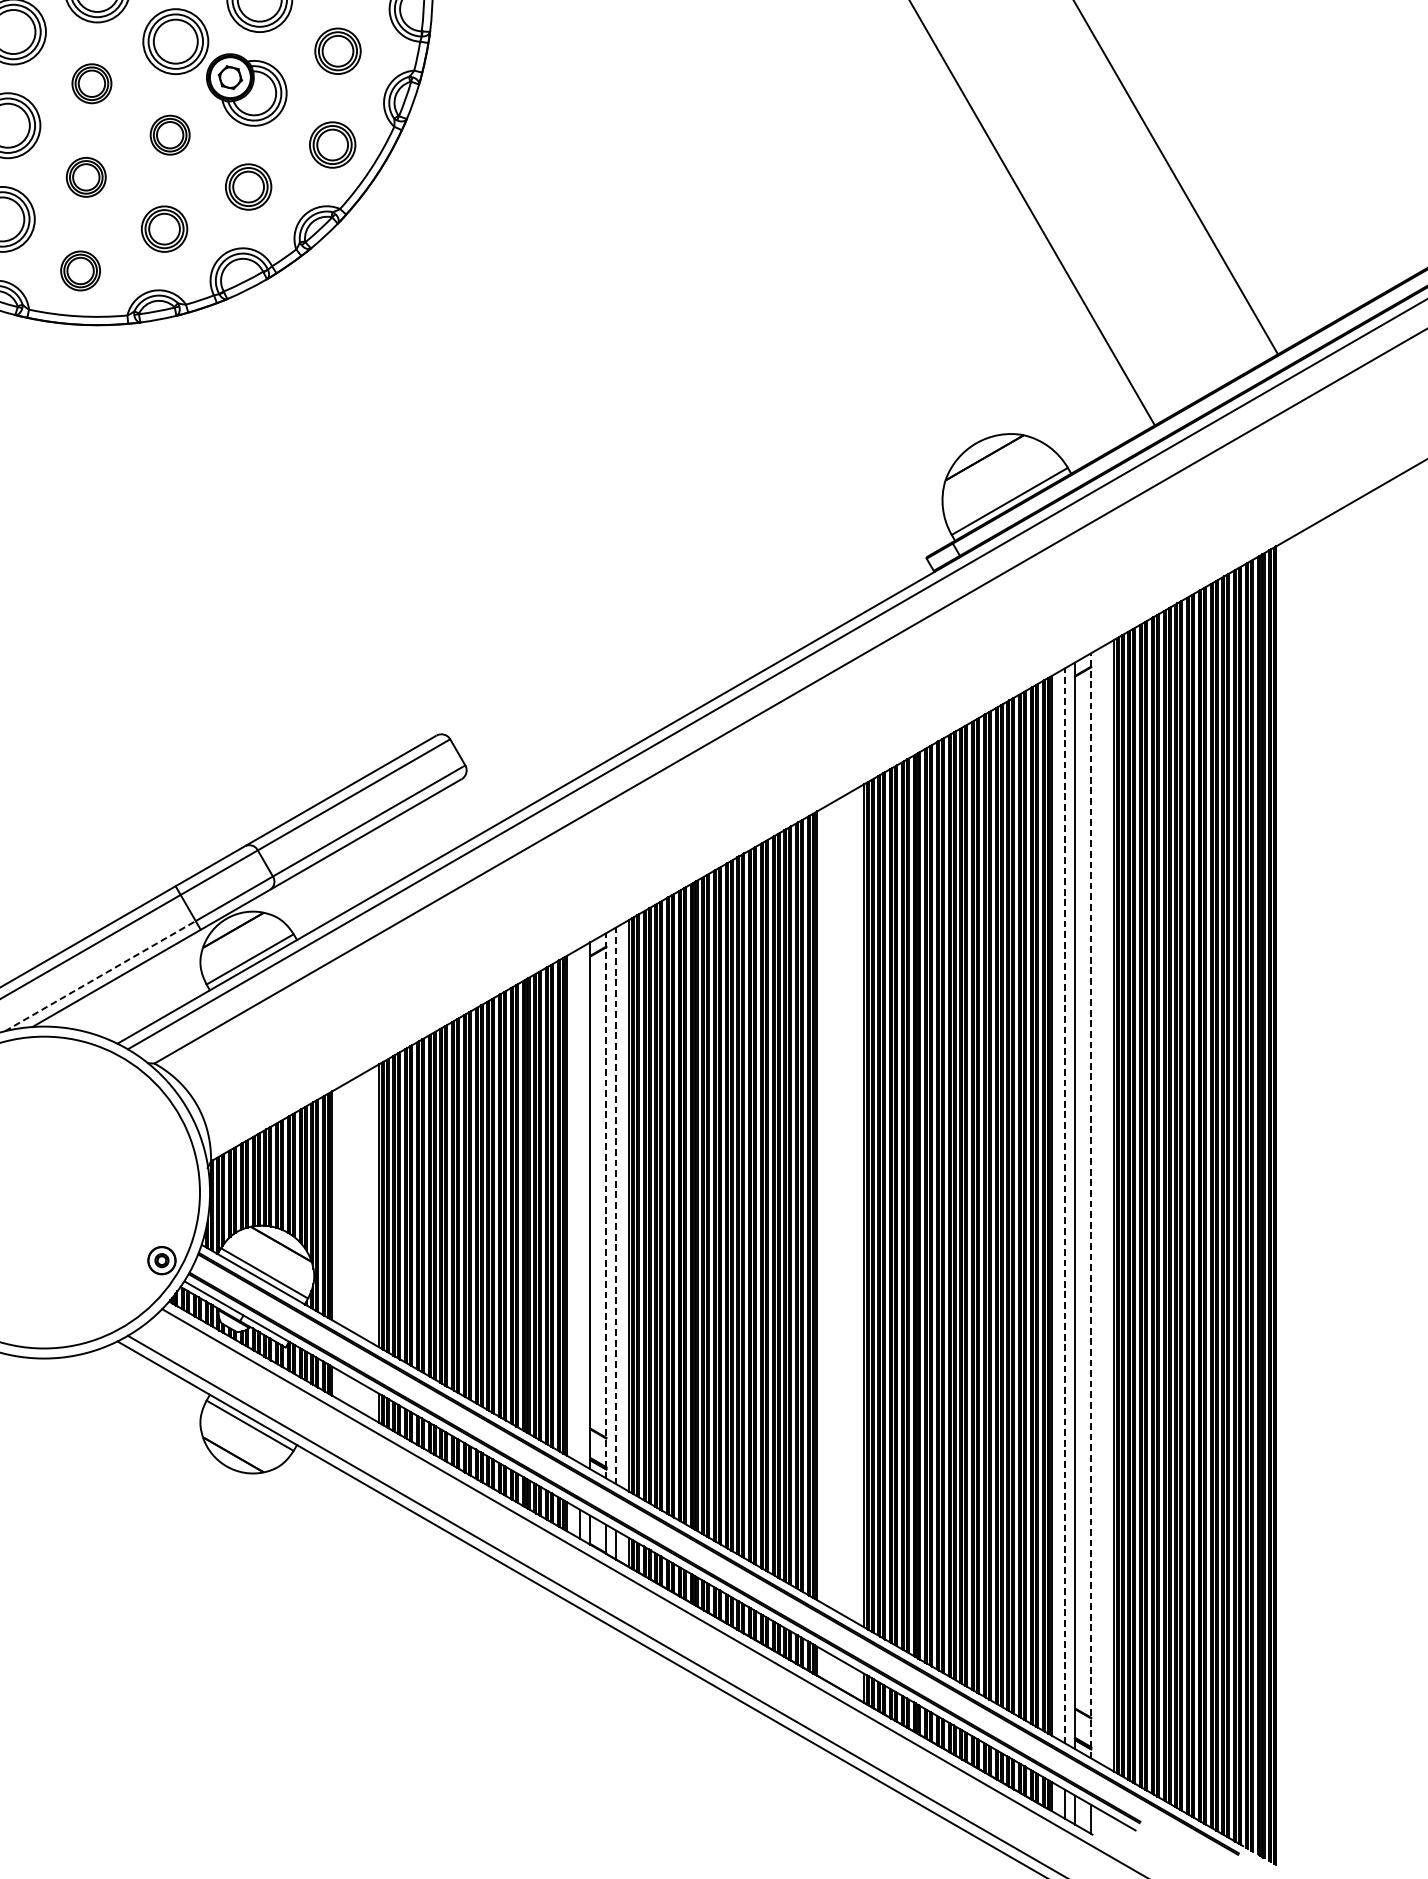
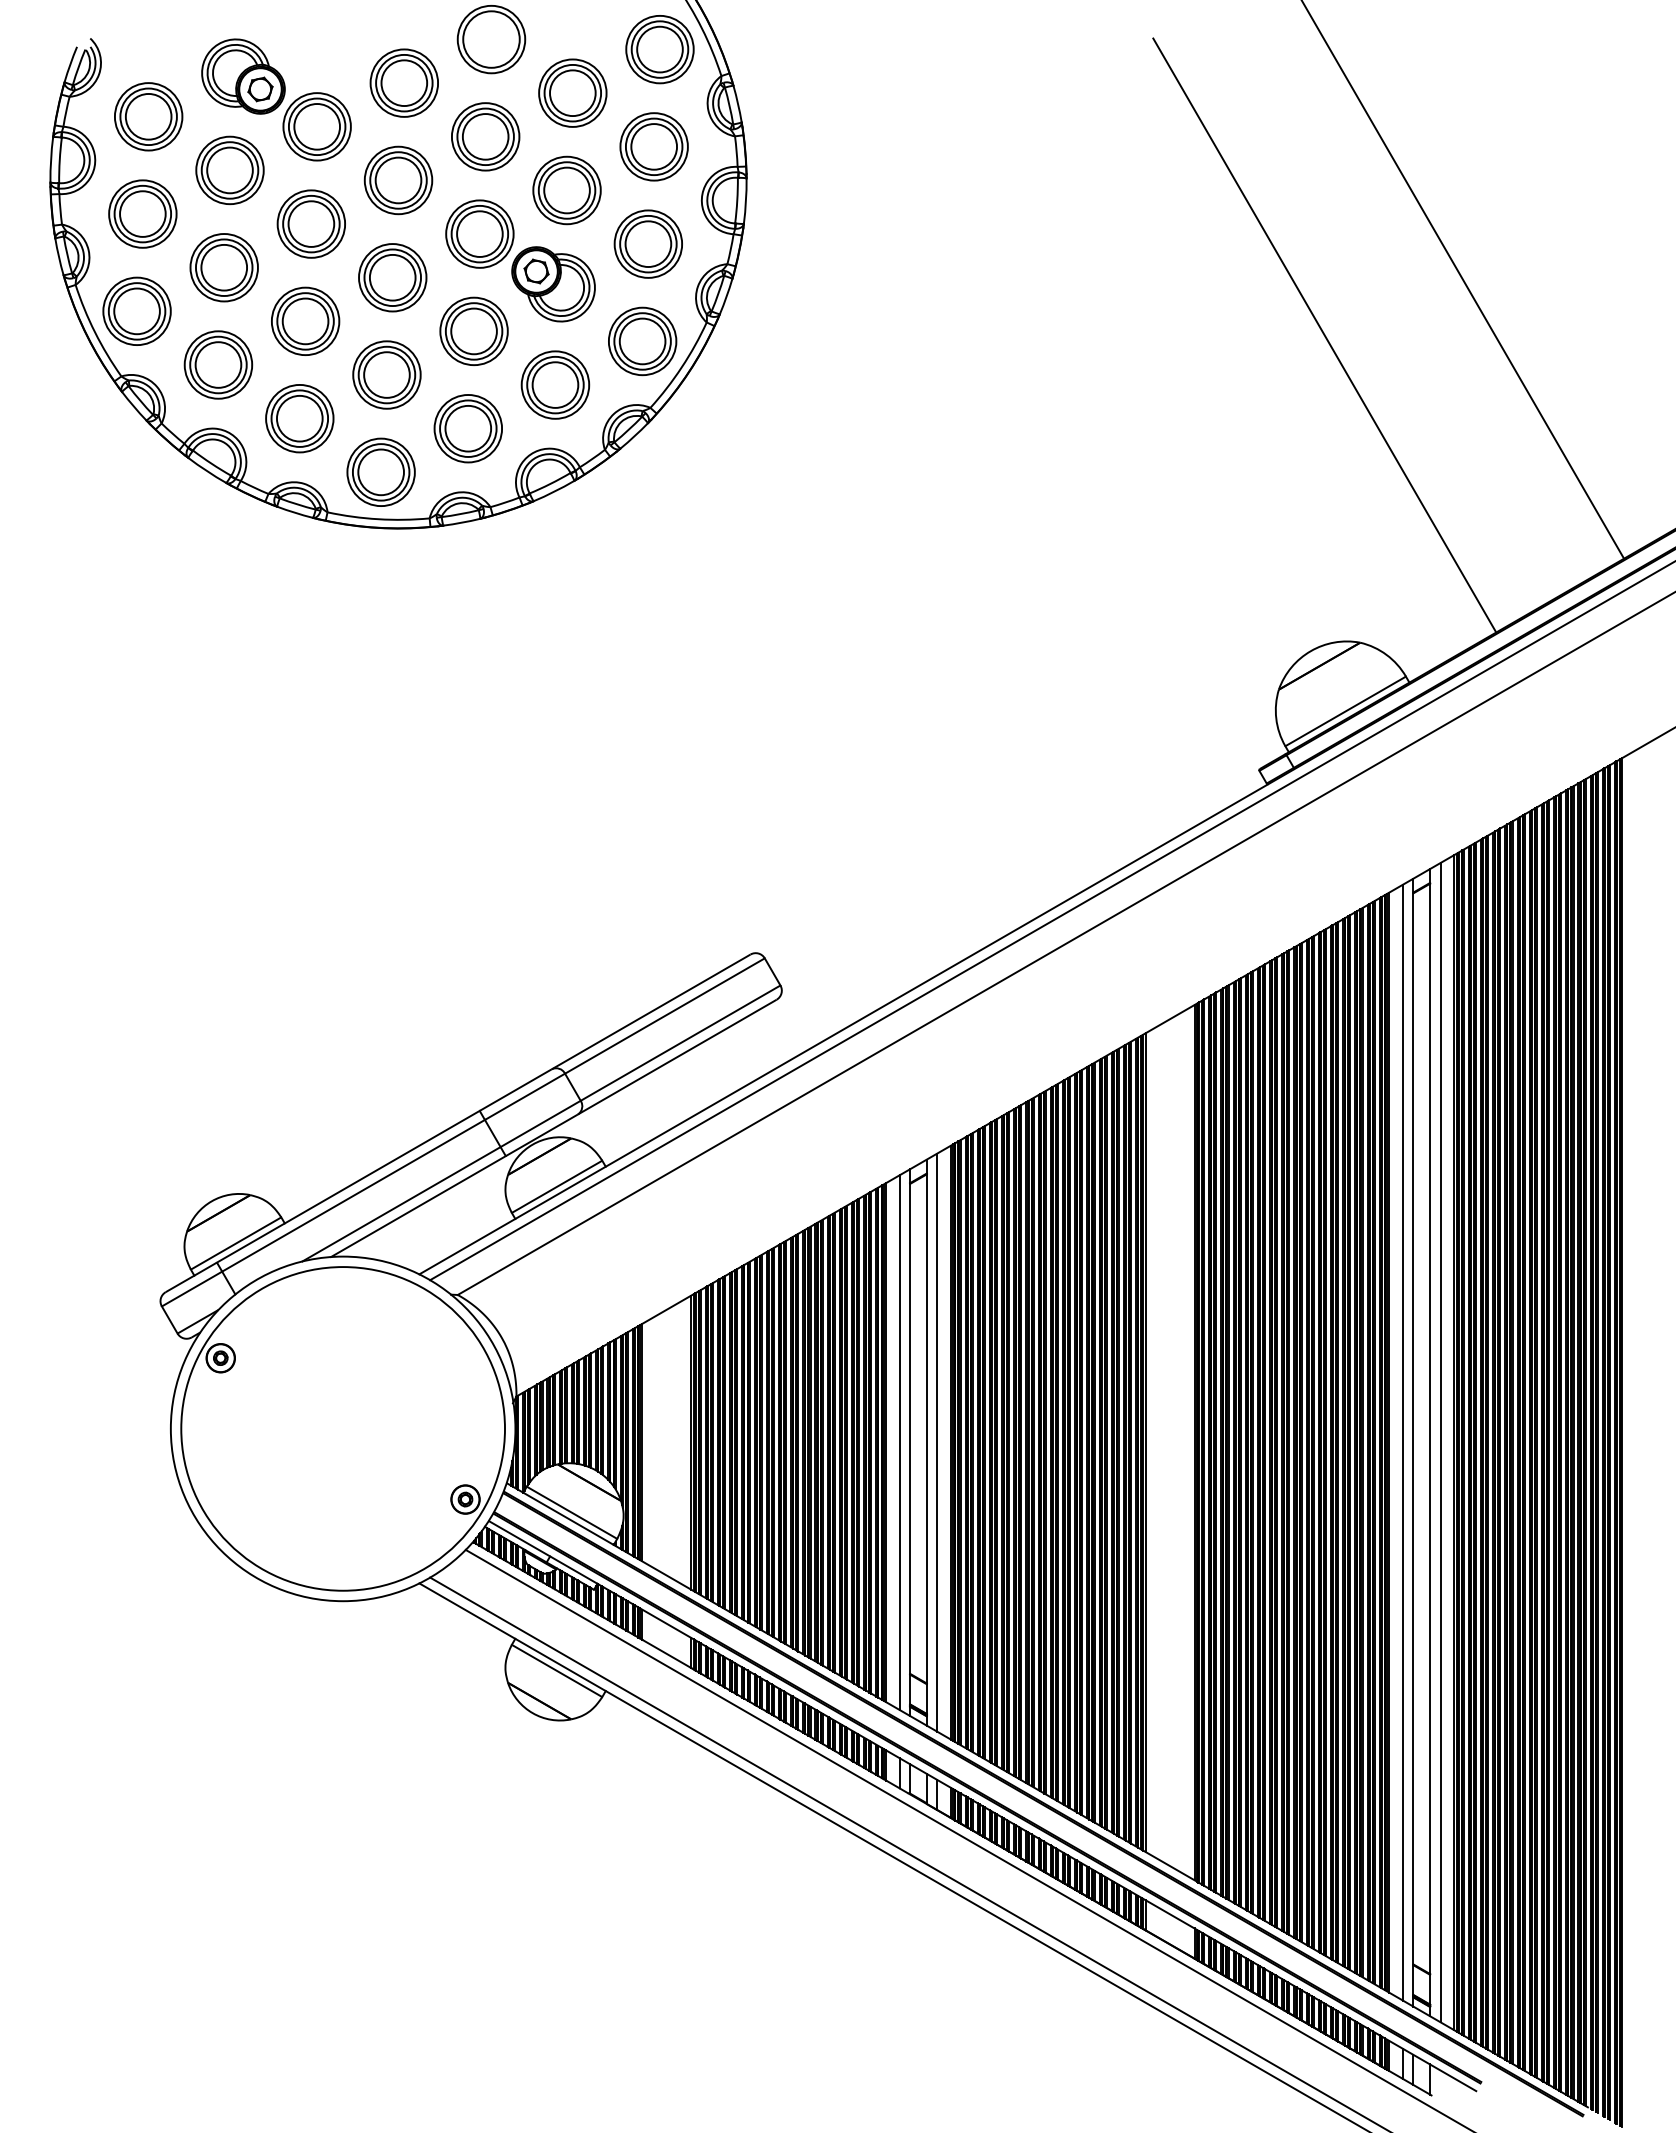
part: (337, 50) -> (647, 243), size x1.43
part: (91, 83) -> (392, 277), size x1.67
part: (169, 134) -> (473, 330), size x1.67
part: (332, 145) -> (642, 341), size x1.43
part: (85, 176) -> (386, 374), size x1.67
part: (248, 186) -> (555, 384), size x1.43
part: (163, 228) -> (467, 428), size x1.43
part: (80, 270) -> (380, 471), size x1.67
line: (100, 976) -> (401, 1204), dashed -> solid
line: (580, 1205) -> (899, 1442), added
line: (606, 1205) -> (926, 1442), dashed -> solid
line: (616, 1205) -> (937, 1442), dashed -> solid
line: (1064, 1205) -> (1402, 1442), dashed -> solid
line: (1091, 1205) -> (1430, 1442), dashed -> solid
line: (1101, 1205) -> (1440, 1442), added

